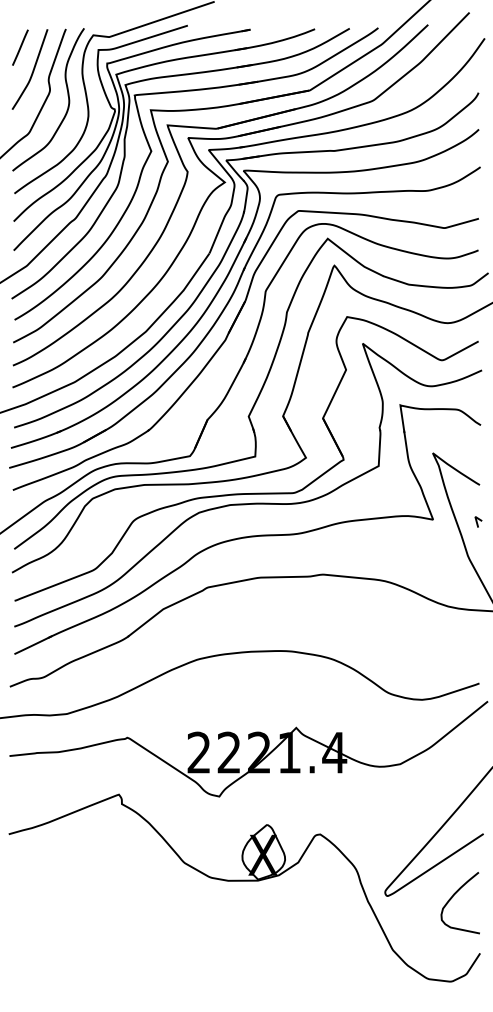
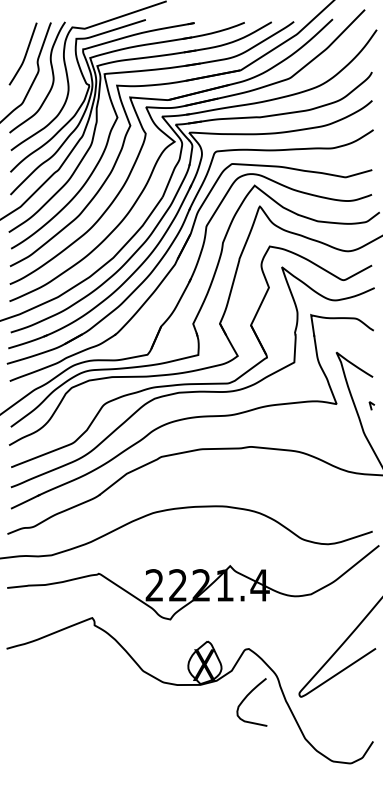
line: (20, 47) -> (15, 36), removed
curve: (452, 898) -> (245, 698), moved

